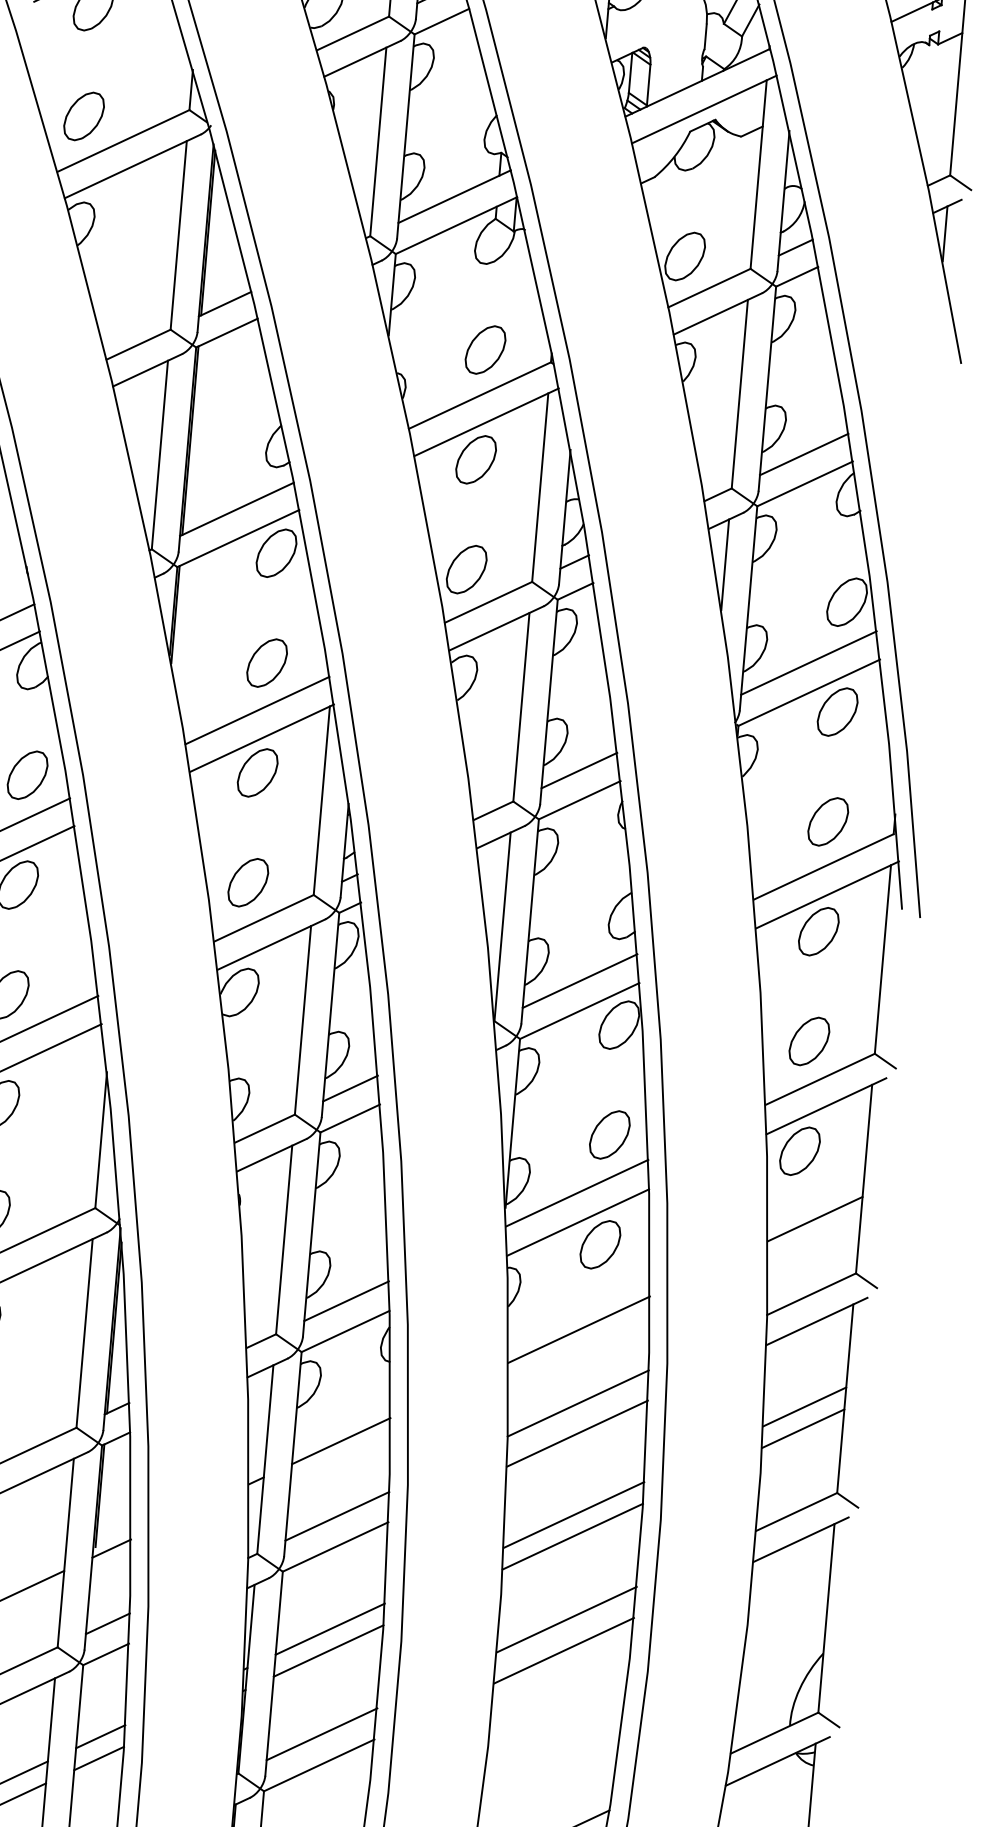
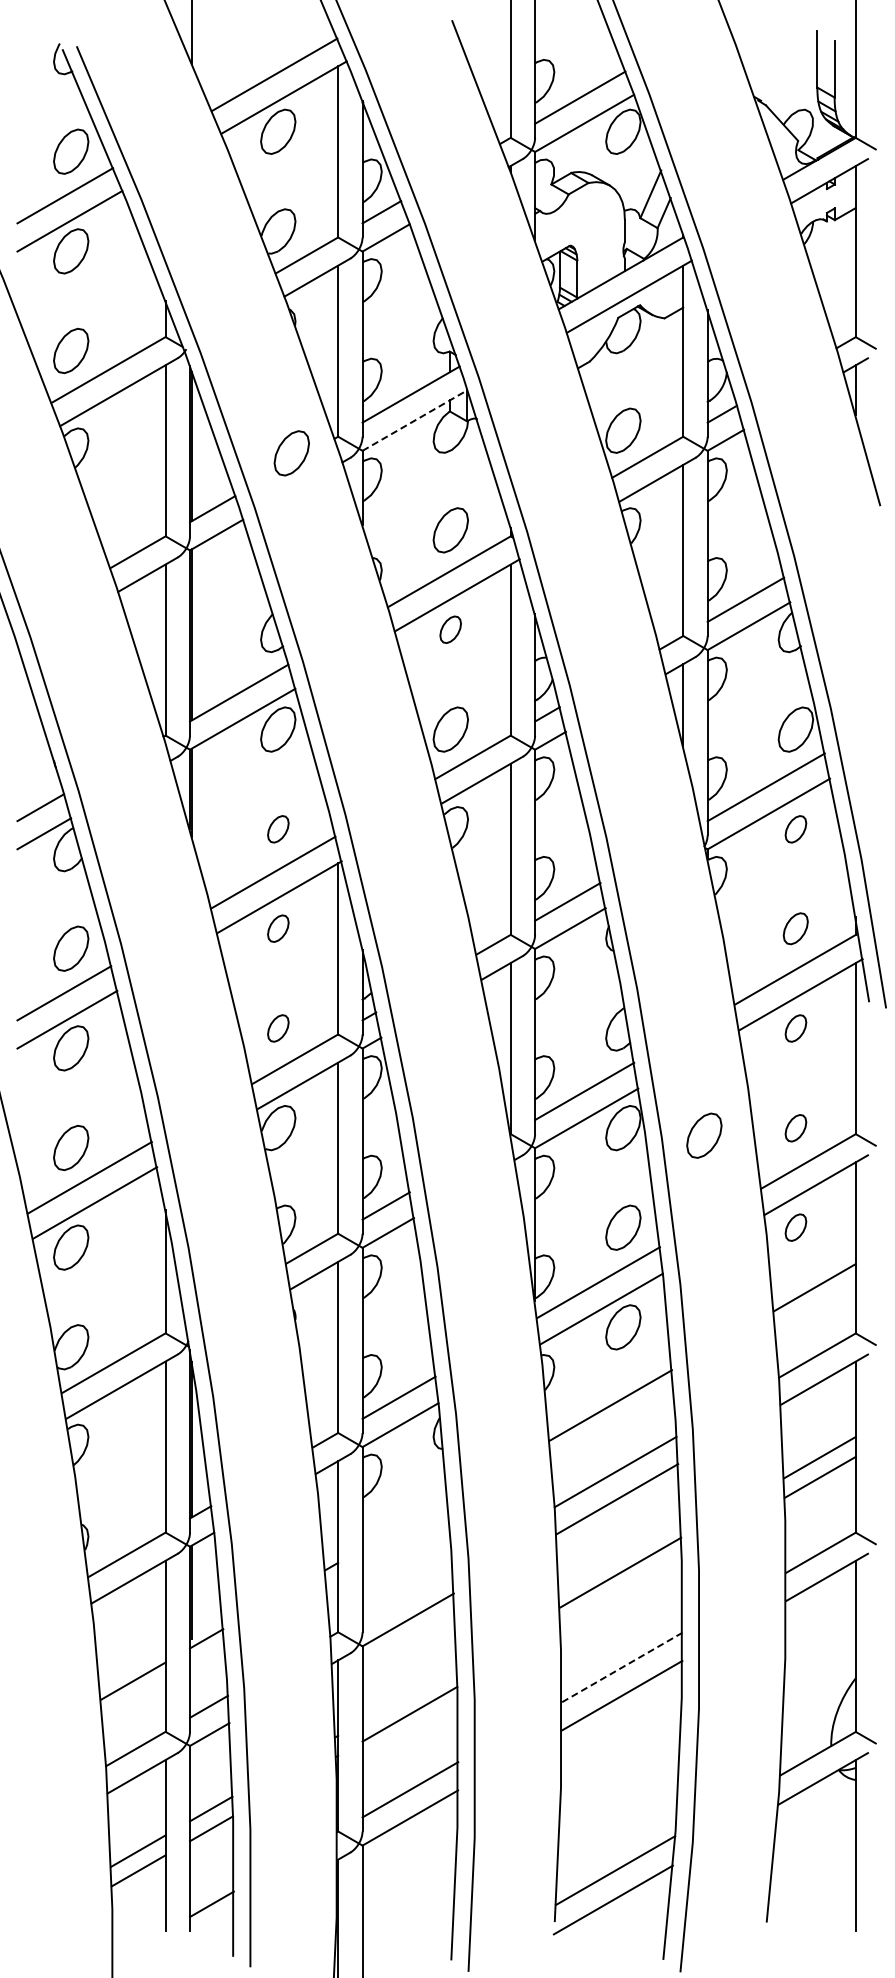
line: (457, 225) -> (415, 420), solid -> dashed
part: (317, 250) -> (291, 453), added
part: (475, 459) -> (450, 629), size x0.6
part: (267, 663) -> (278, 829), size x0.6
part: (837, 712) -> (795, 829), size x0.6
part: (258, 772) -> (278, 928), size x0.6
part: (827, 821) -> (795, 928), size x0.7
part: (248, 882) -> (278, 1028), size x0.6
part: (818, 931) -> (795, 1028), size x0.6
part: (707, 1040) -> (704, 1135), added
part: (808, 1041) -> (795, 1128), size x0.6
part: (799, 1150) -> (795, 1227), size x0.6
line: (340, 1440) -> (404, 1523), removed
line: (337, 1516) -> (407, 1592), removed
line: (572, 1536) -> (620, 1592), removed
line: (567, 1619) -> (622, 1667), solid -> dashed
line: (330, 1629) -> (409, 1694), removed

